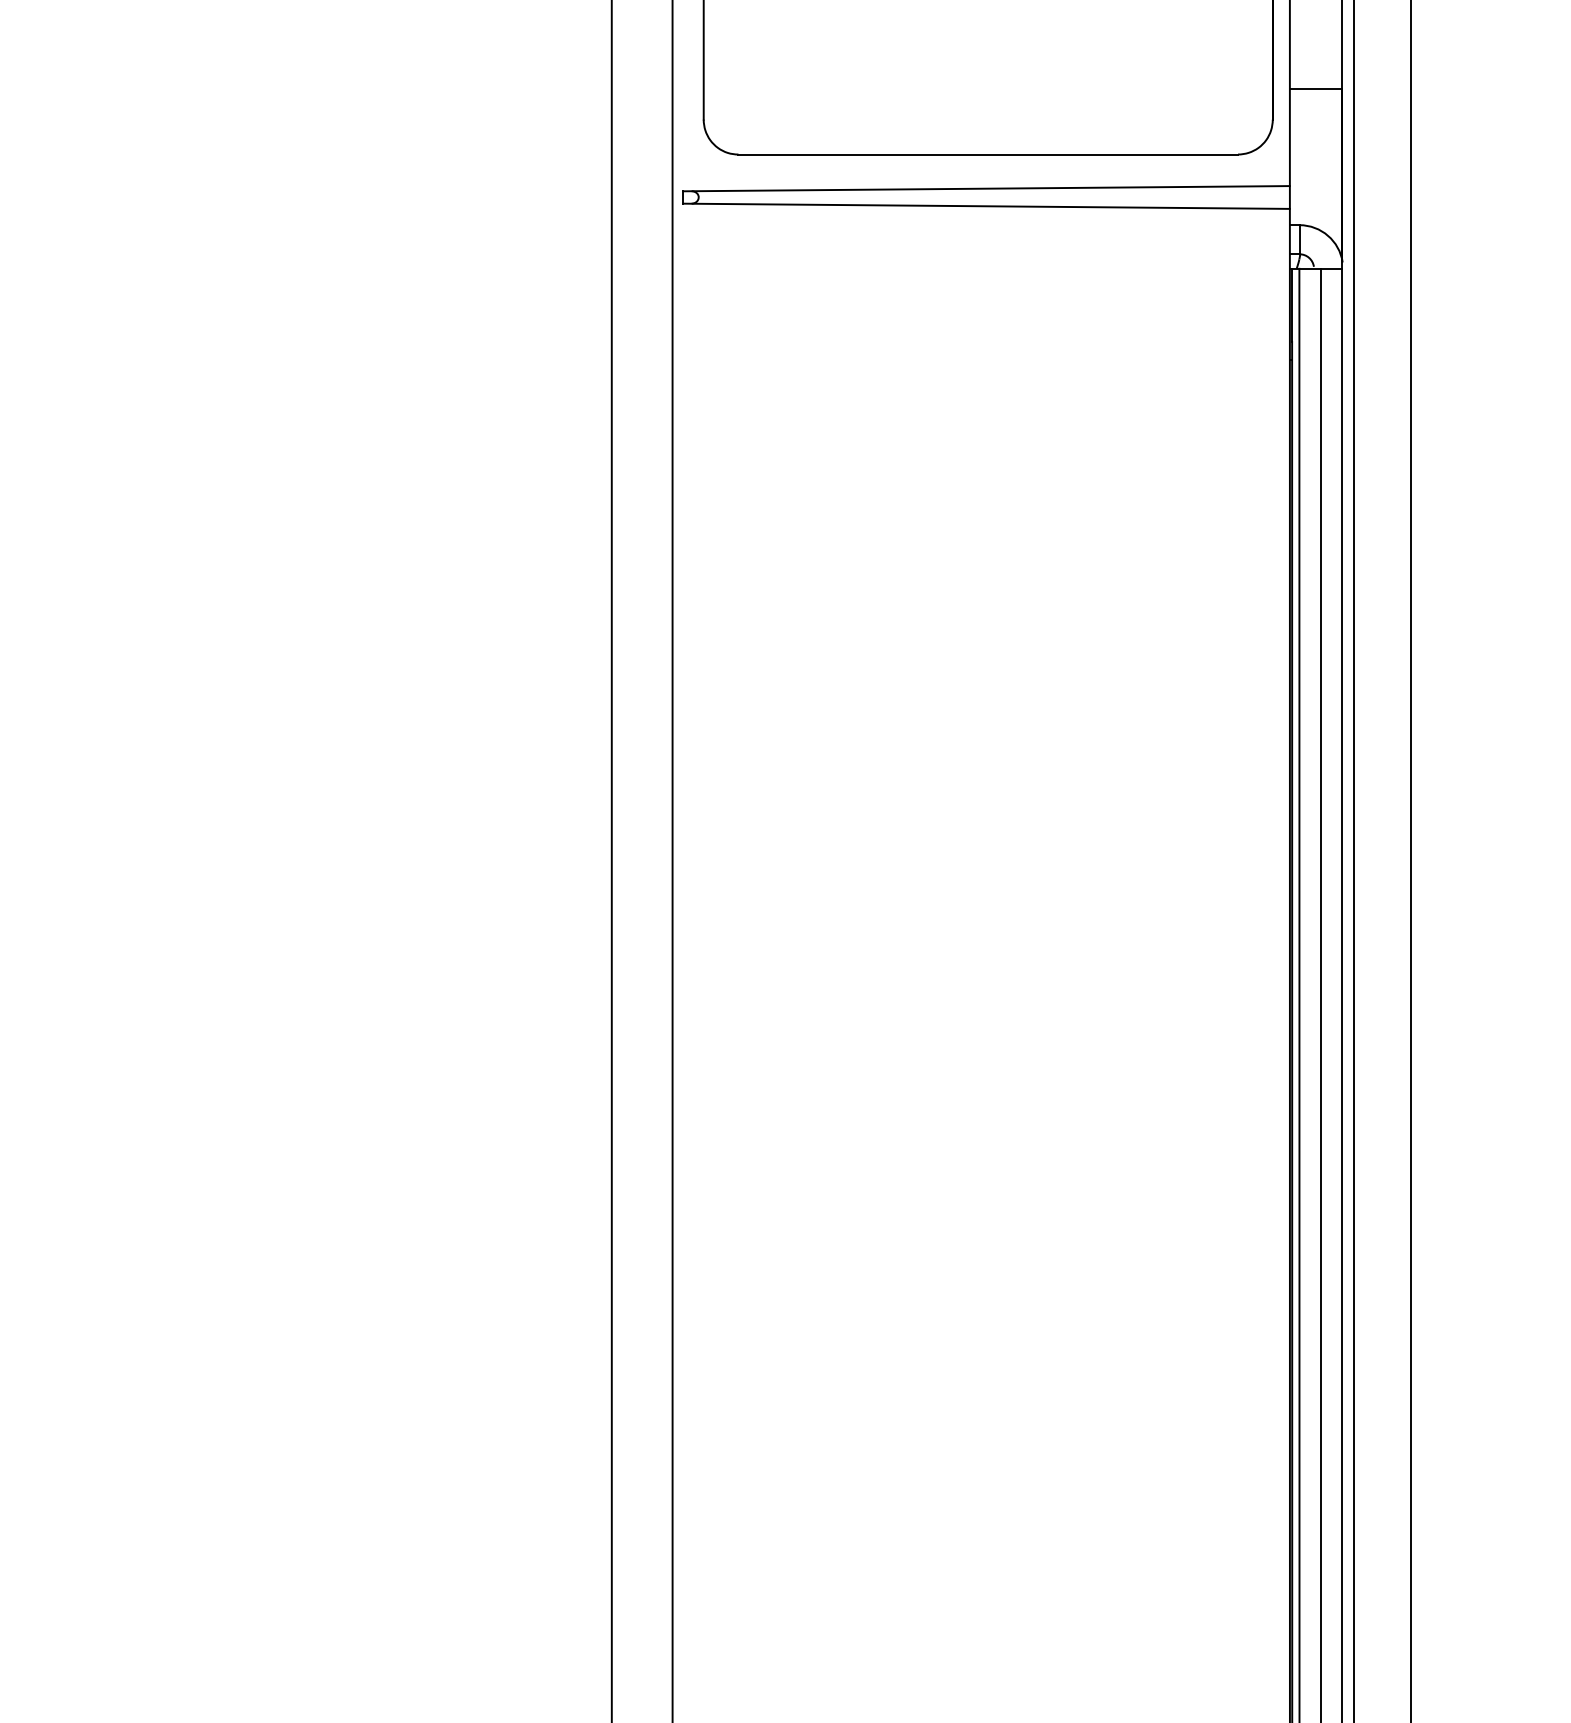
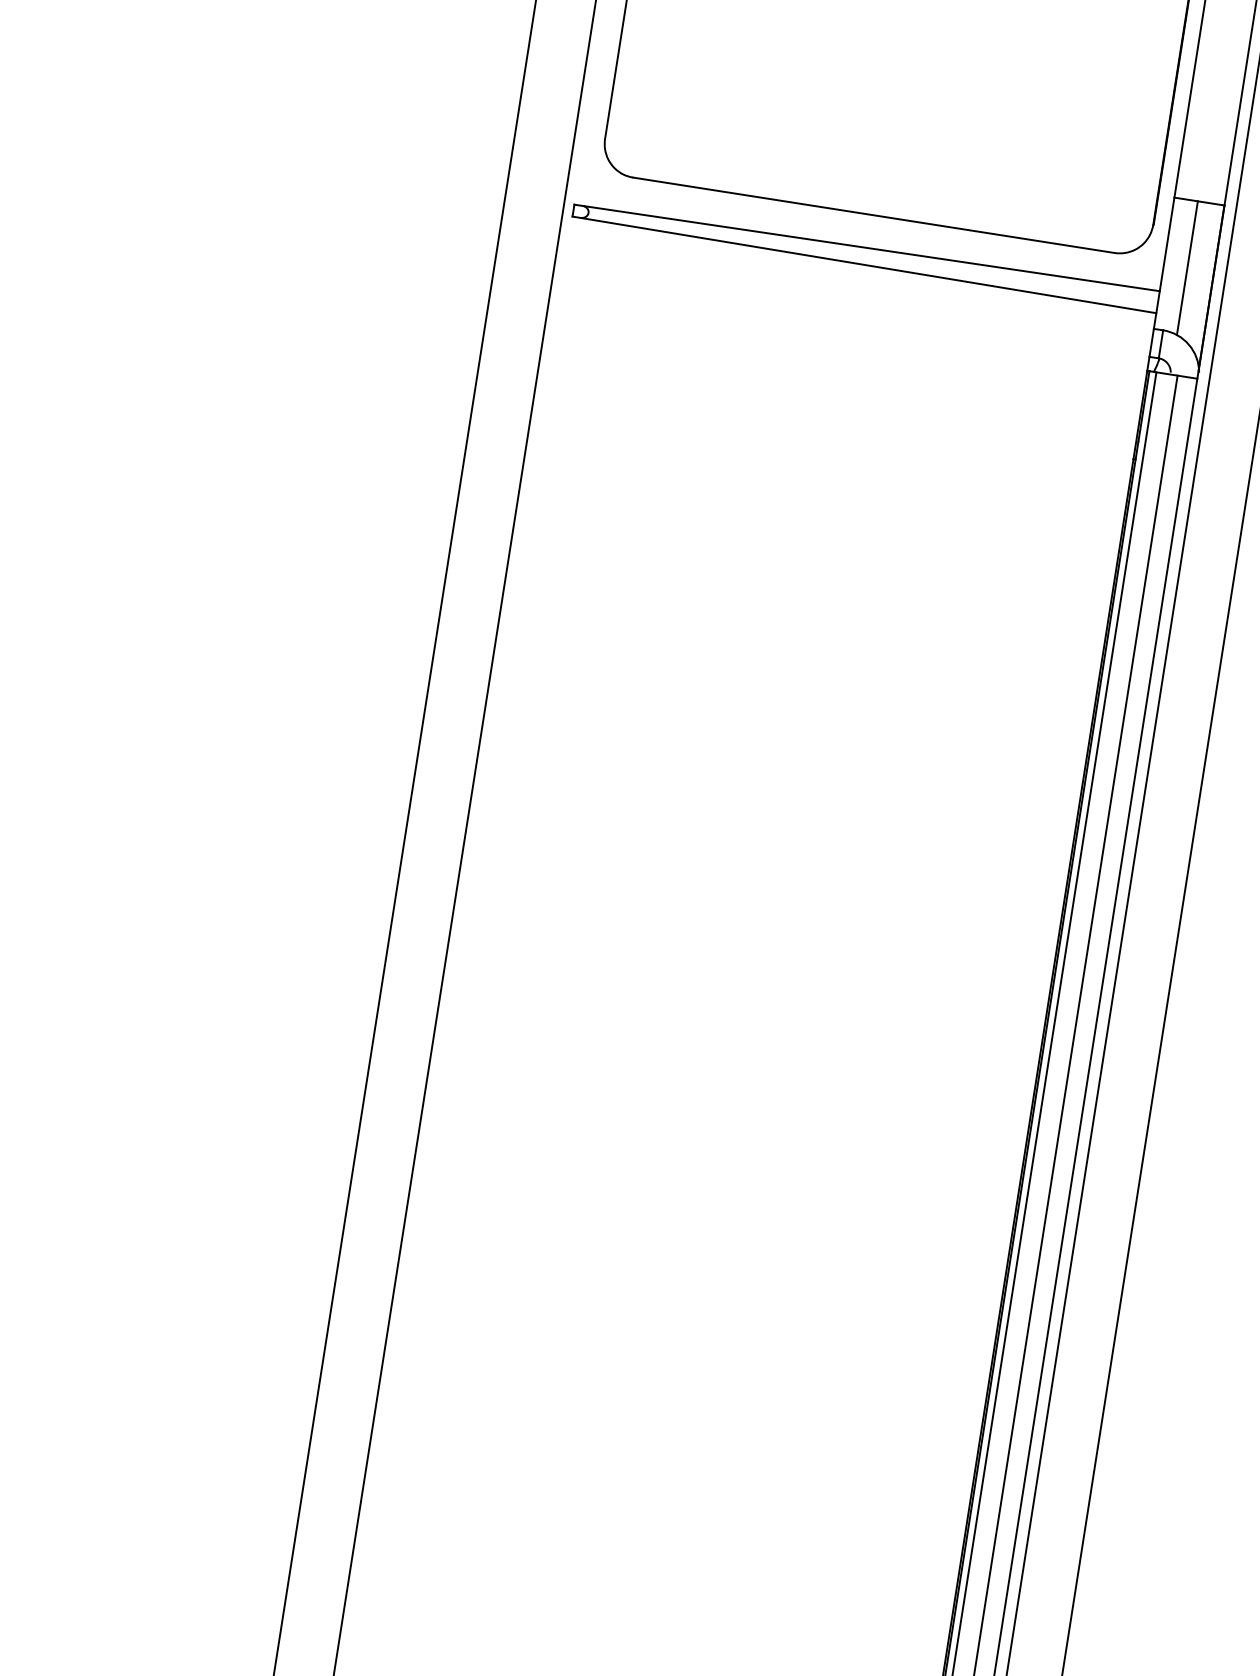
line: (1314, 157) -> (1187, 267), added

